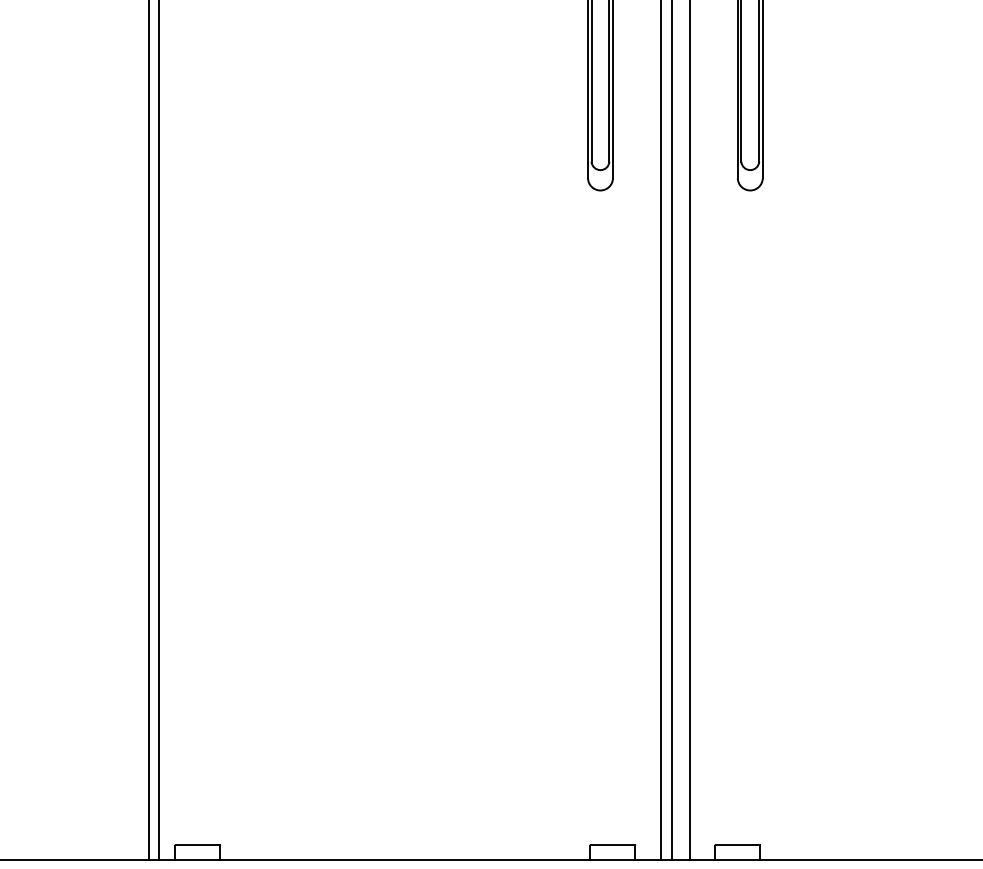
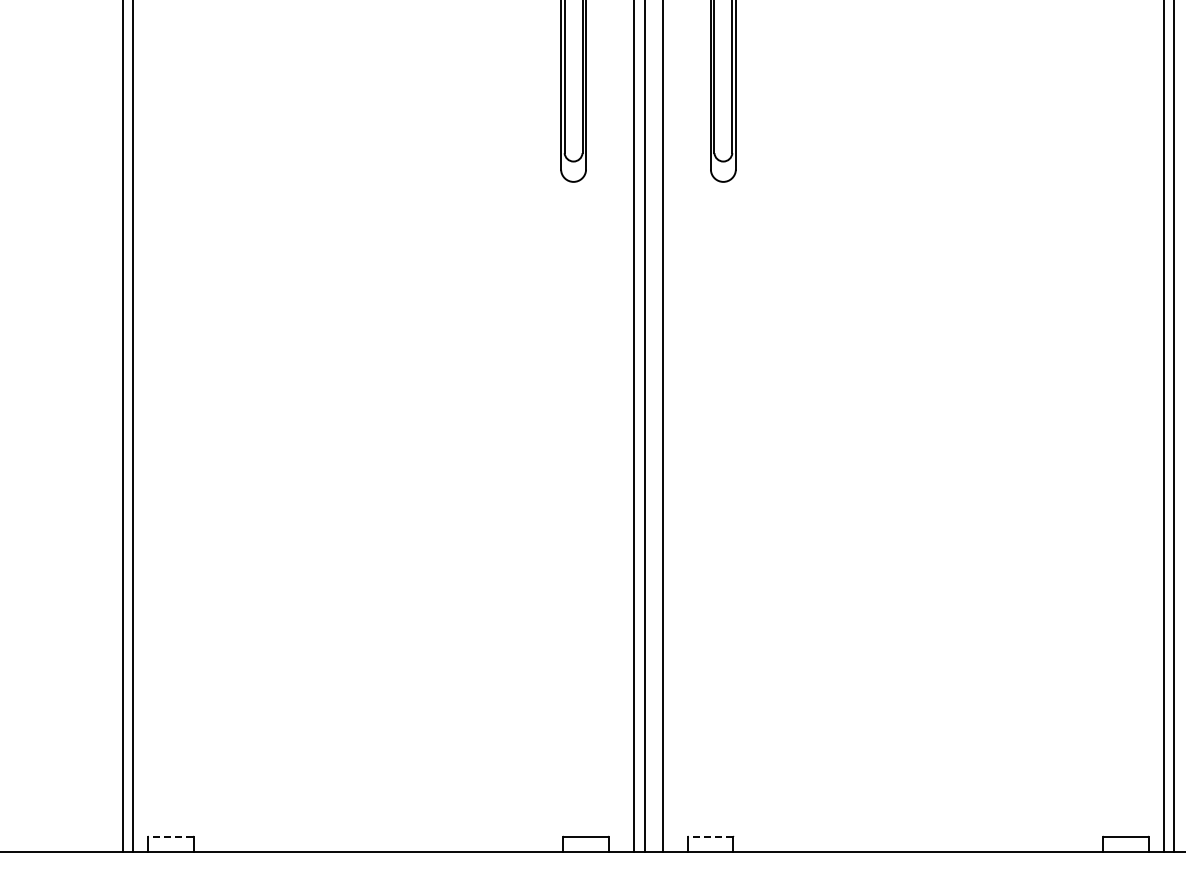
line: (197, 845) -> (170, 836), solid -> dashed
line: (737, 845) -> (710, 836), solid -> dashed

